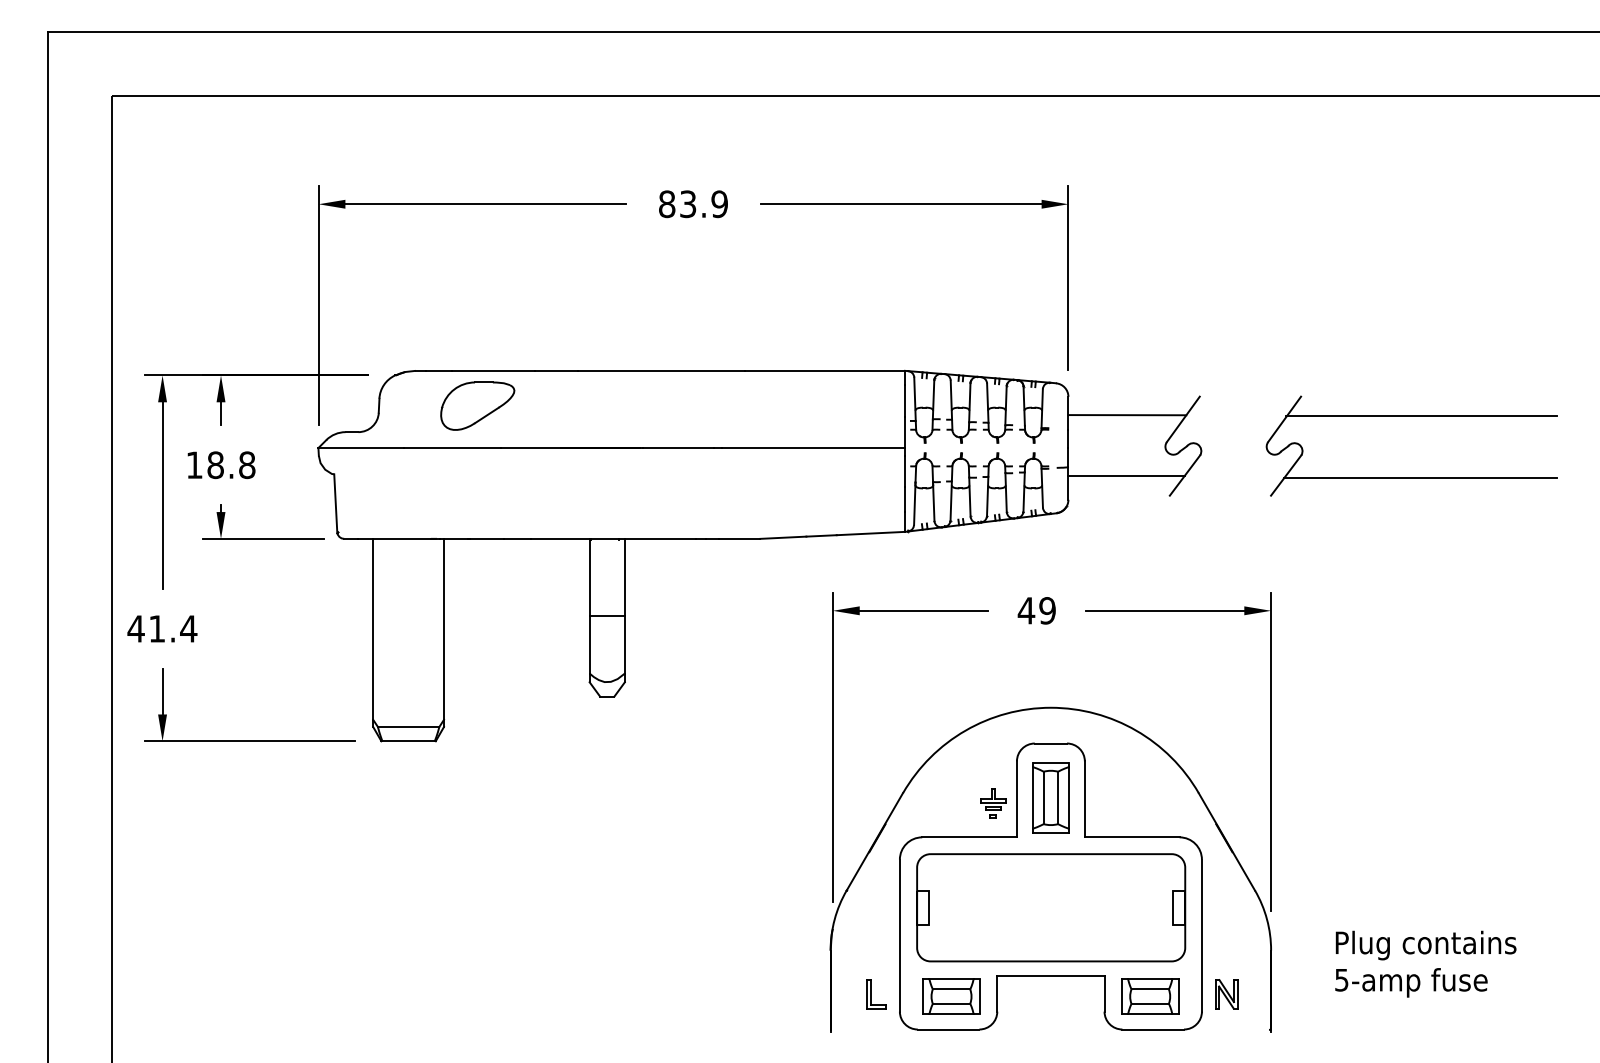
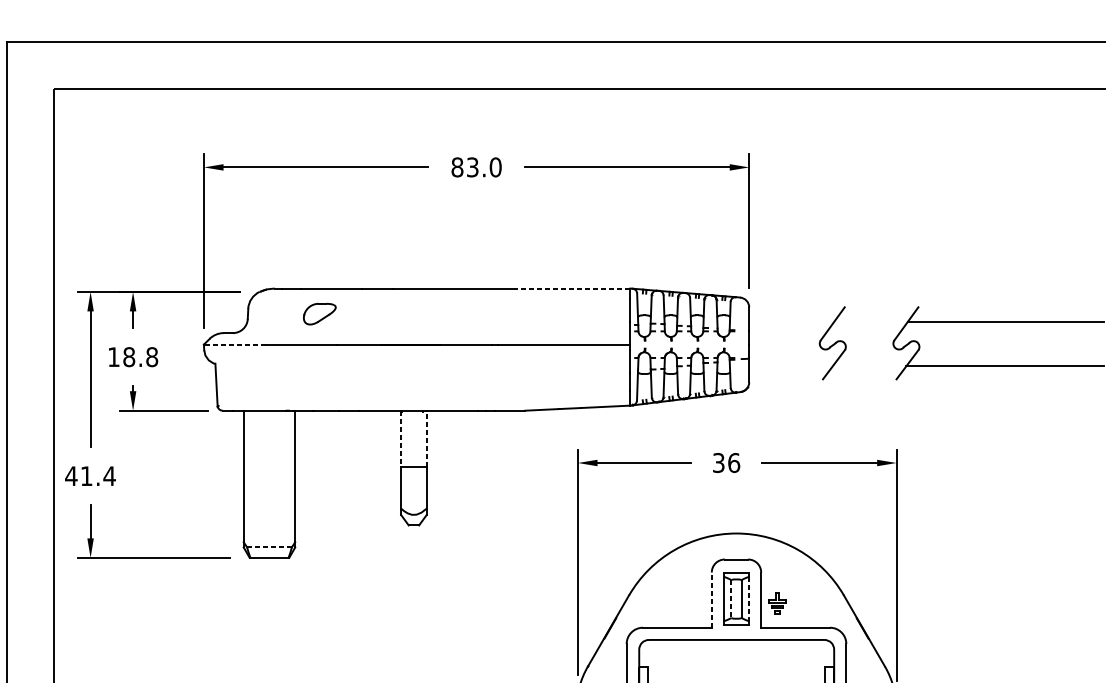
text: (719, 204) -> (495, 167), 83.9 -> 83.0
line: (825, 370) -> (572, 288), solid -> dashed
part: (477, 405) -> (319, 313), size x0.6
line: (1127, 415) -> (792, 321), removed
line: (361, 448) -> (235, 344), solid -> dashed
line: (1126, 475) -> (791, 364), removed
line: (589, 577) -> (401, 438), solid -> dashed
line: (624, 577) -> (426, 438), solid -> dashed
text: (1036, 610) -> (726, 462), 49 -> 36
line: (408, 726) -> (269, 547), solid -> dashed
line: (1068, 797) -> (749, 598), solid -> dashed
line: (1043, 798) -> (731, 599), solid -> dashed
line: (1016, 799) -> (711, 600), solid -> dashed
part: (993, 803) -> (777, 603), moved

